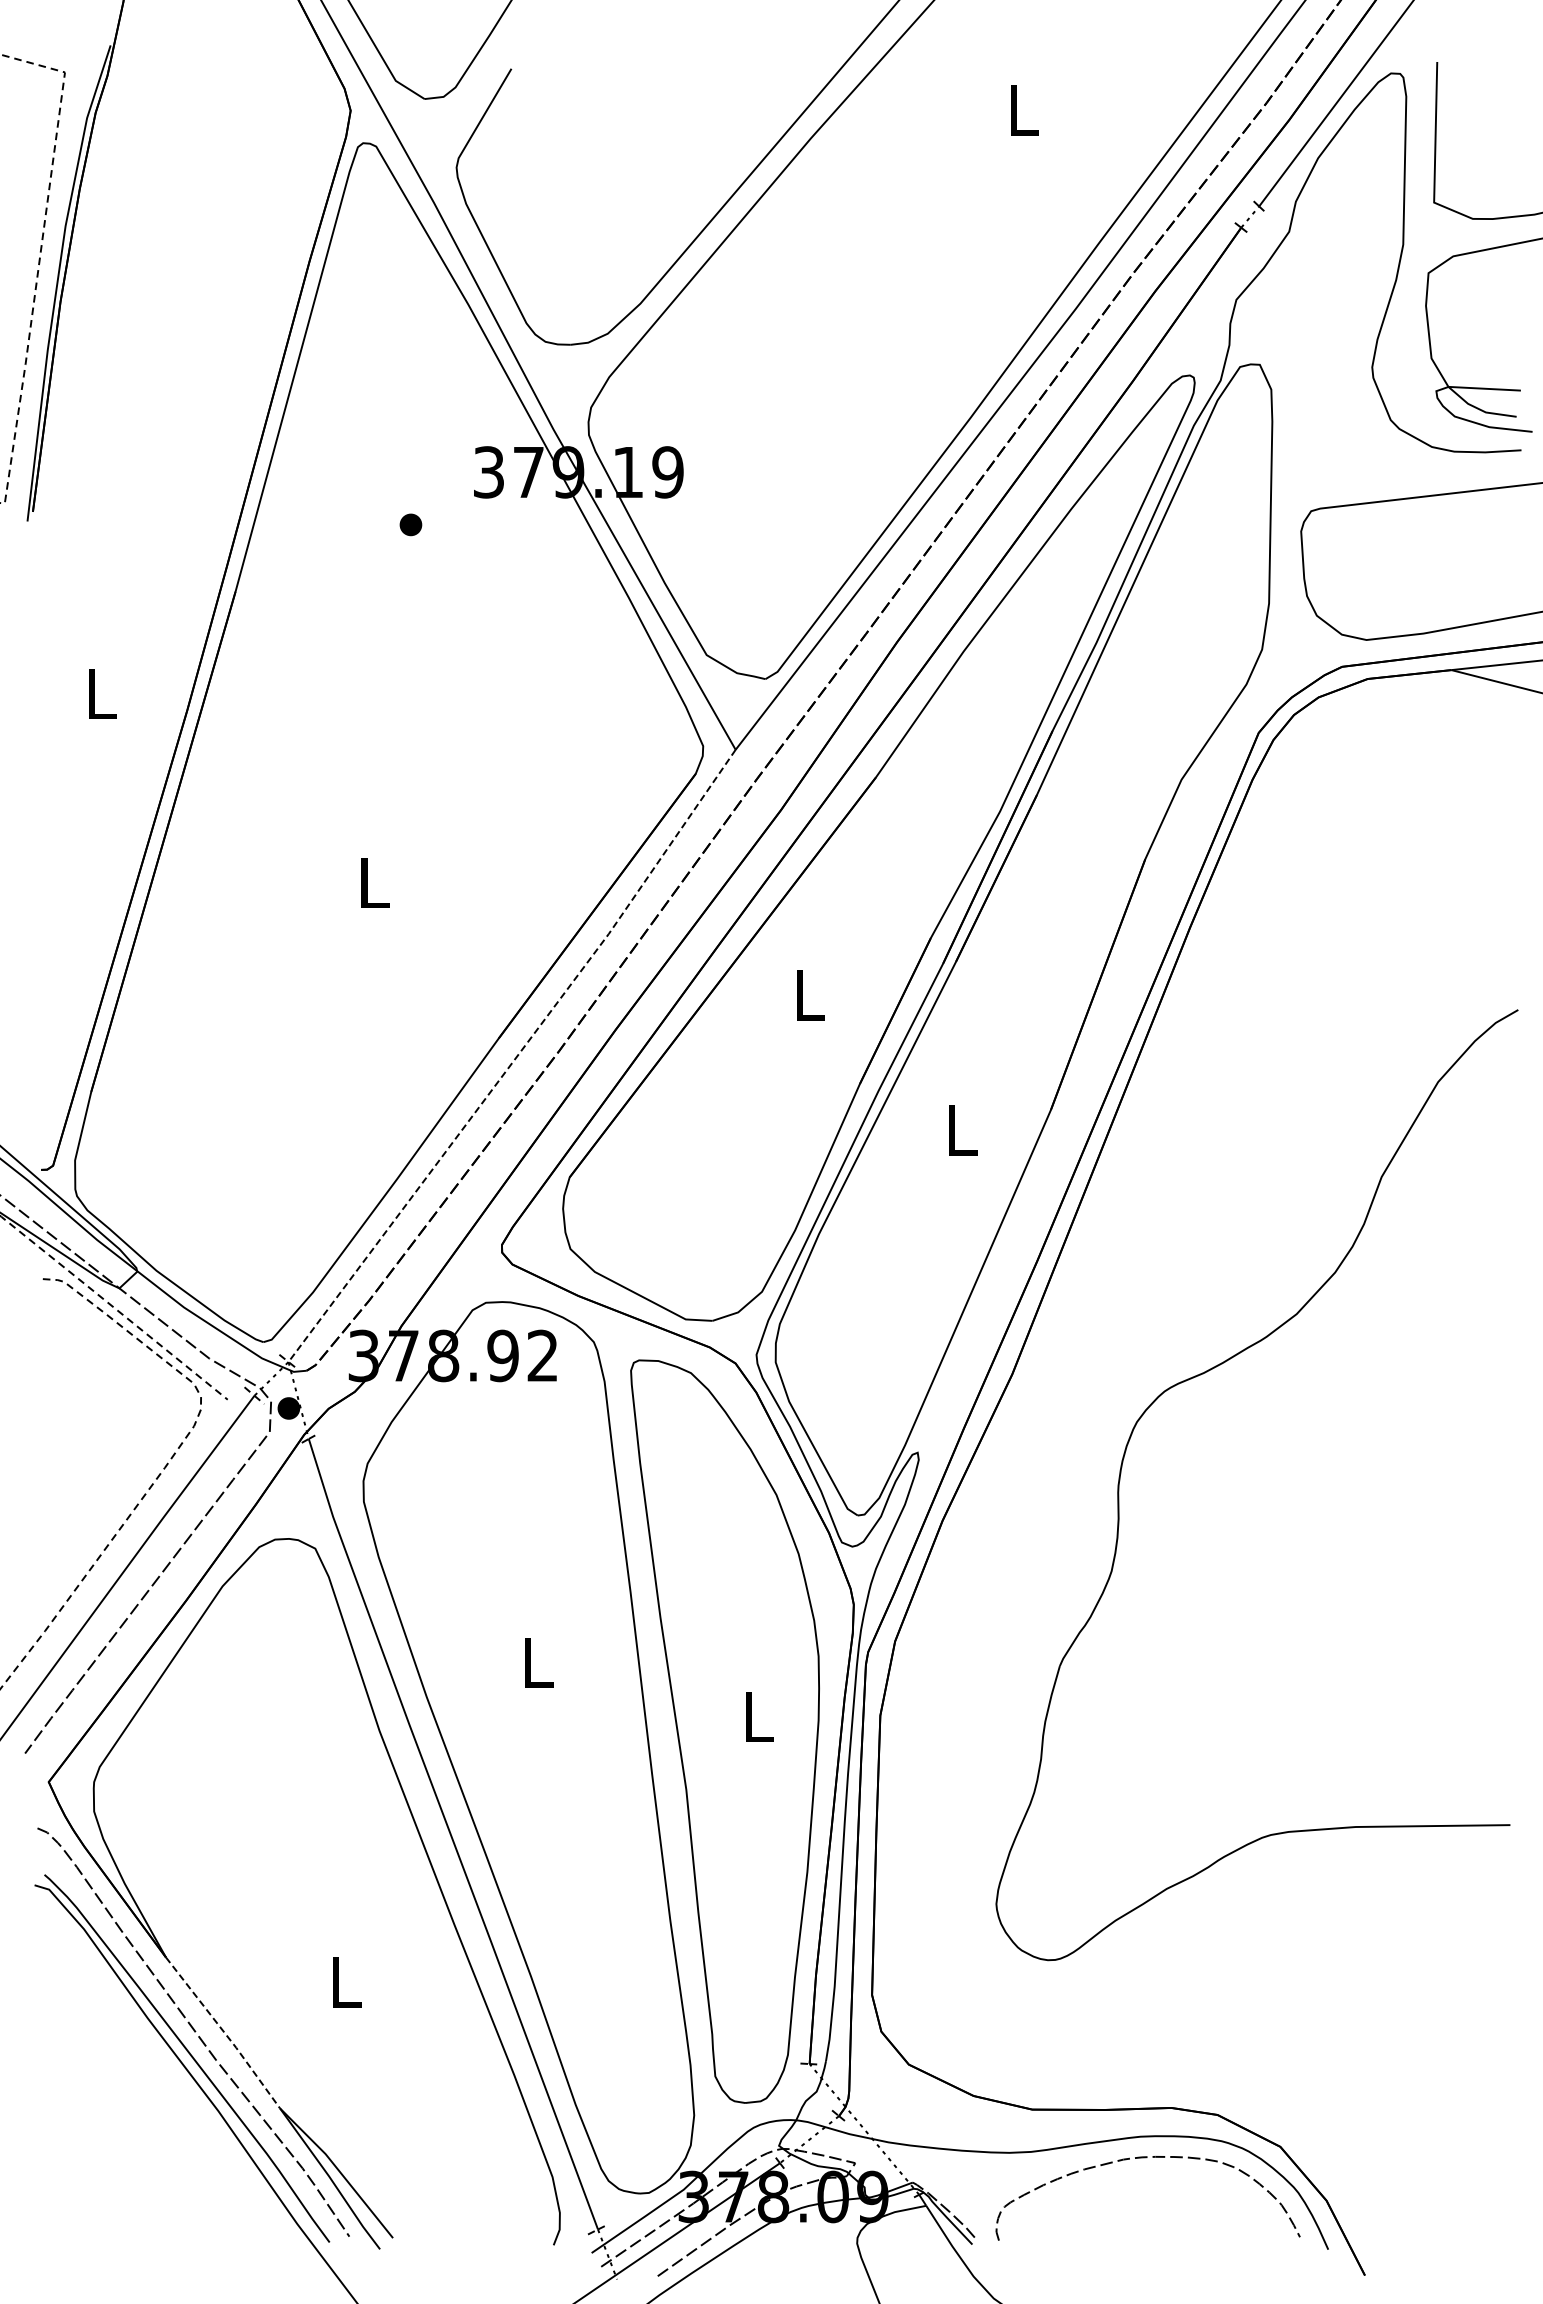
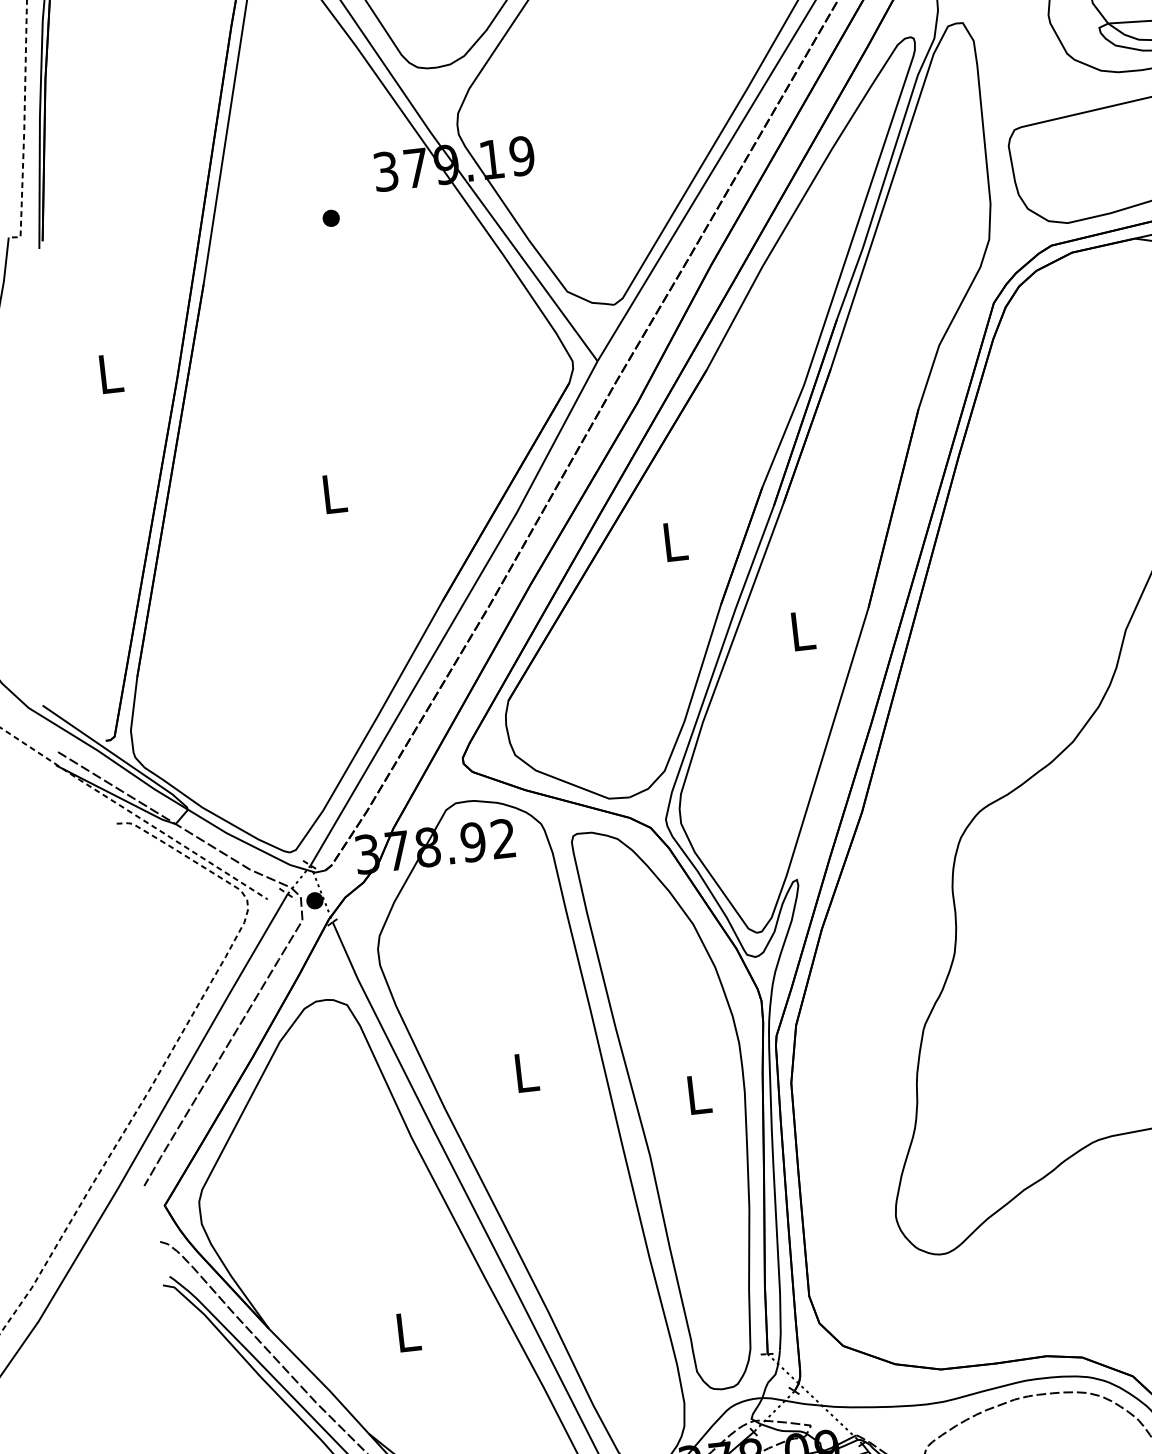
line: (515, 1058) -> (456, 615), dashed -> solid
line: (224, 2032) -> (320, 1380), dashed -> solid

